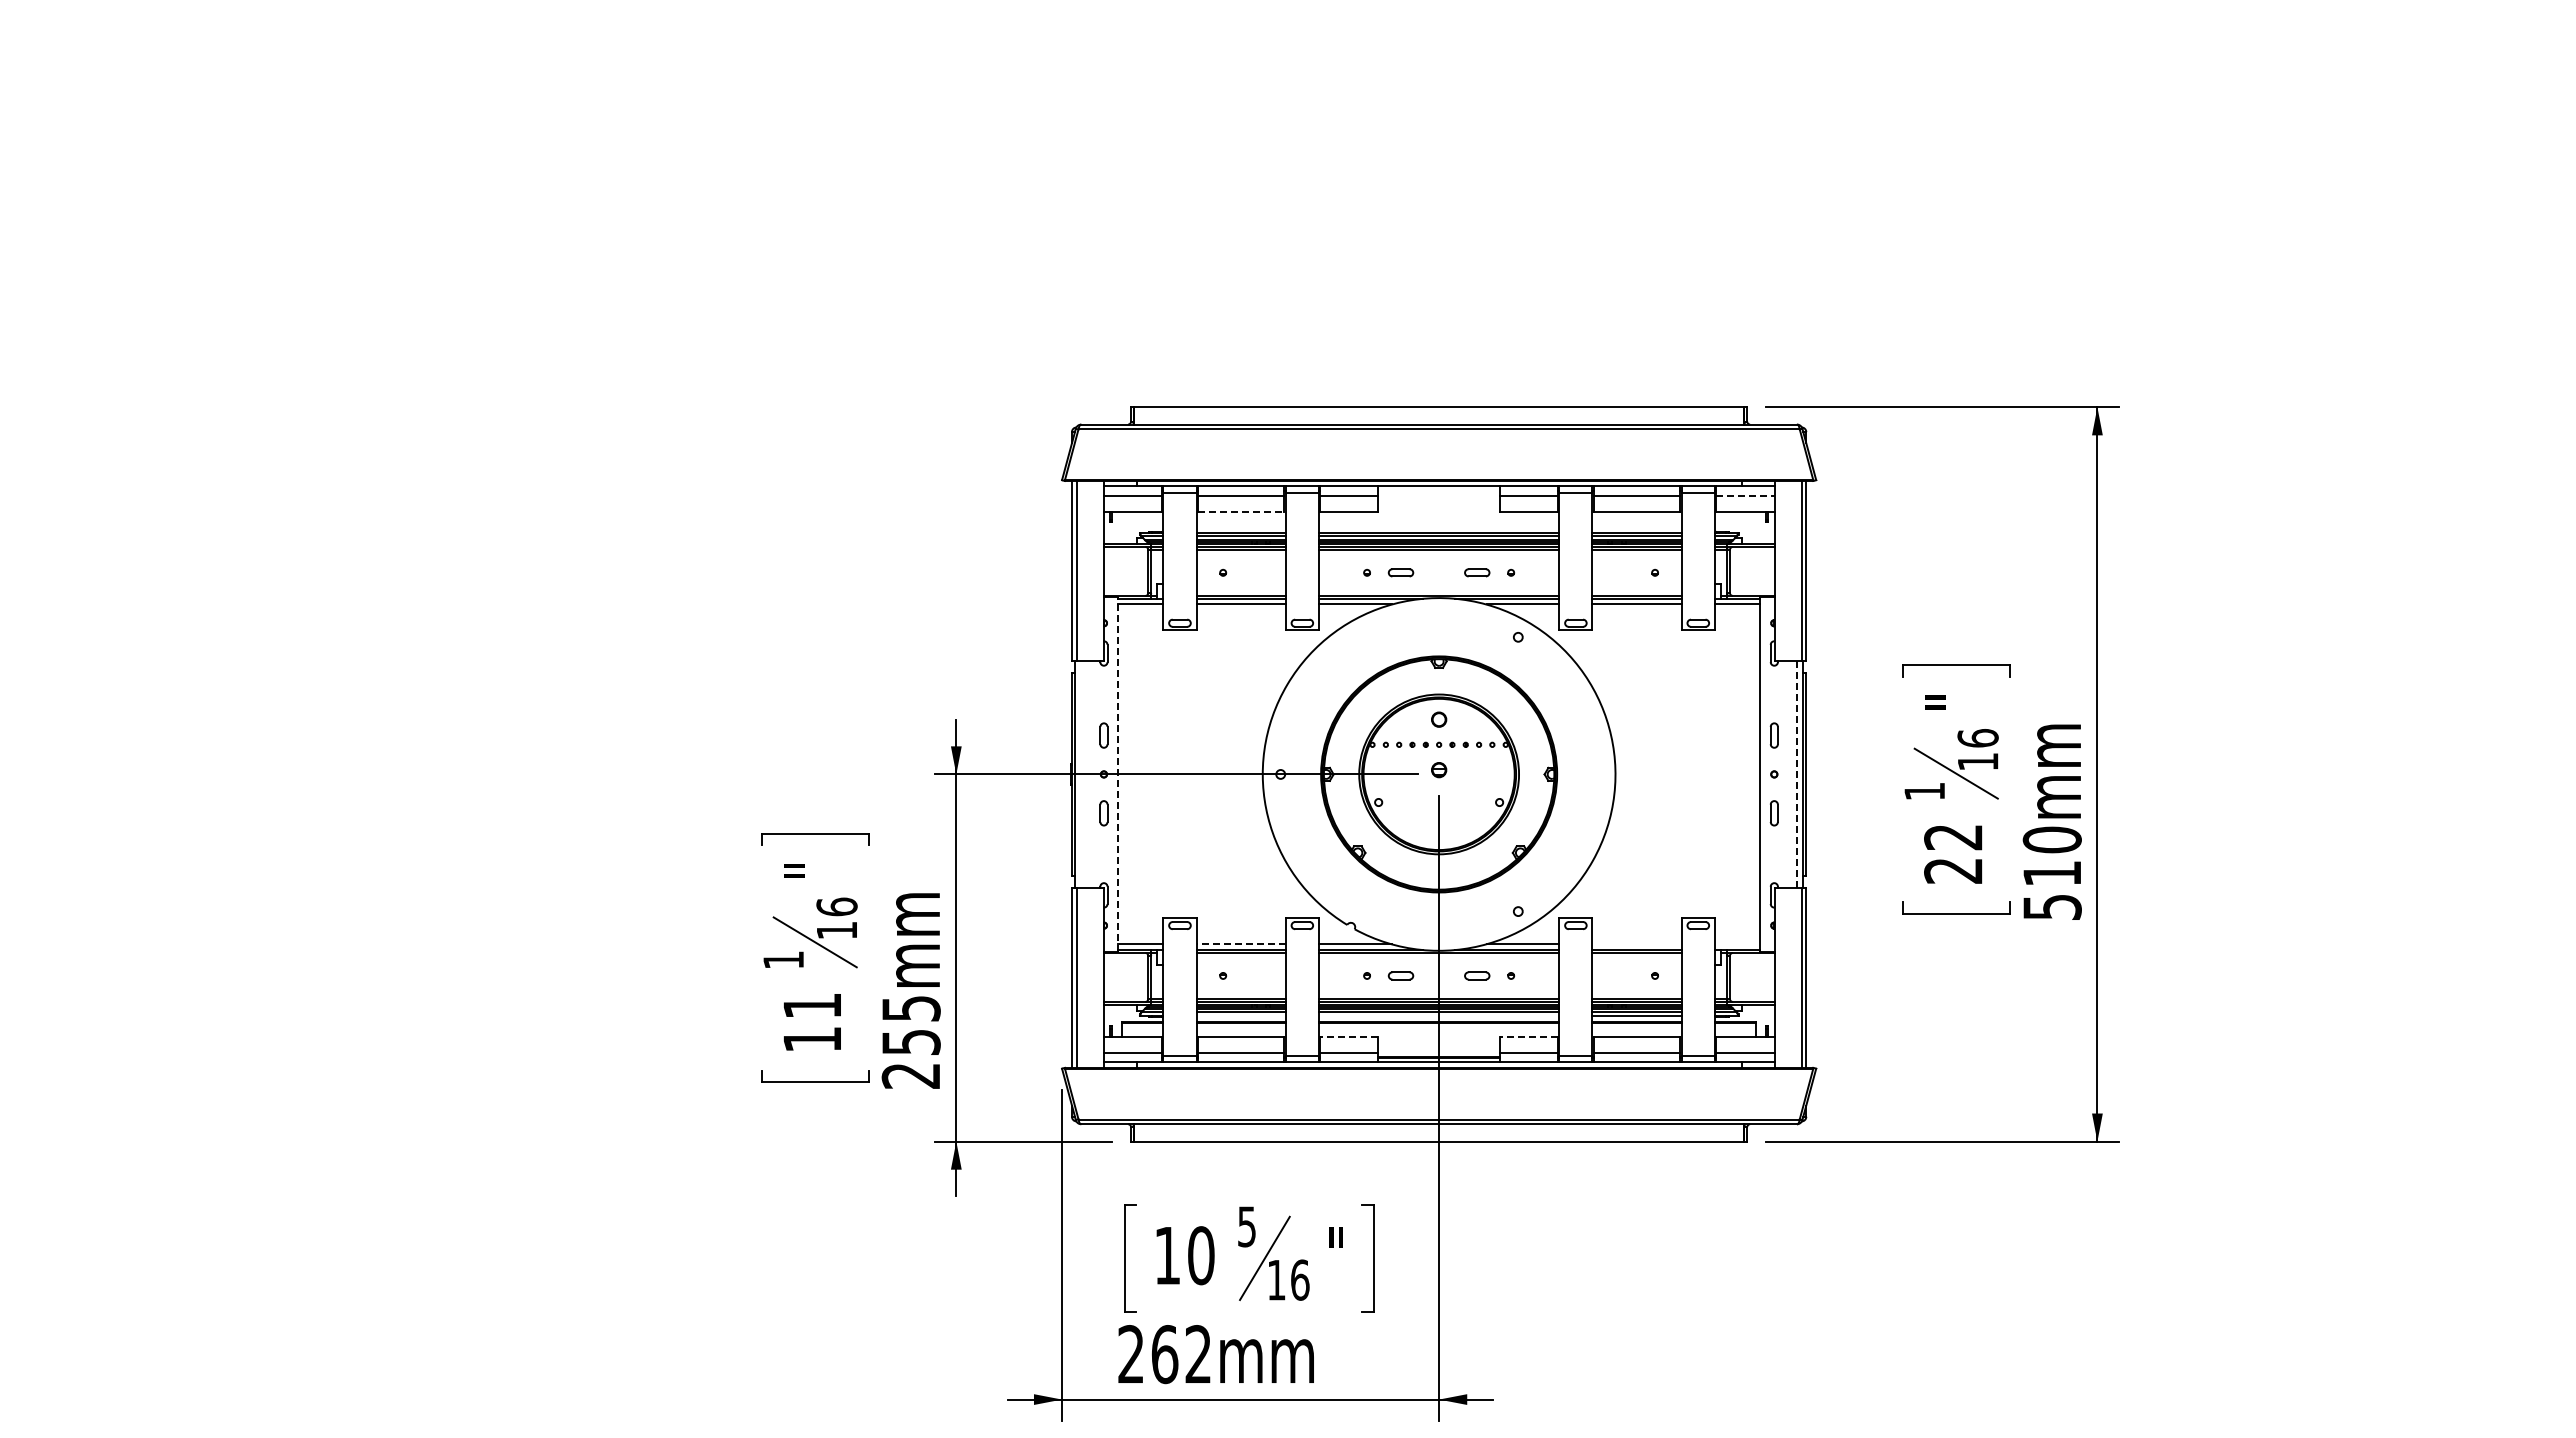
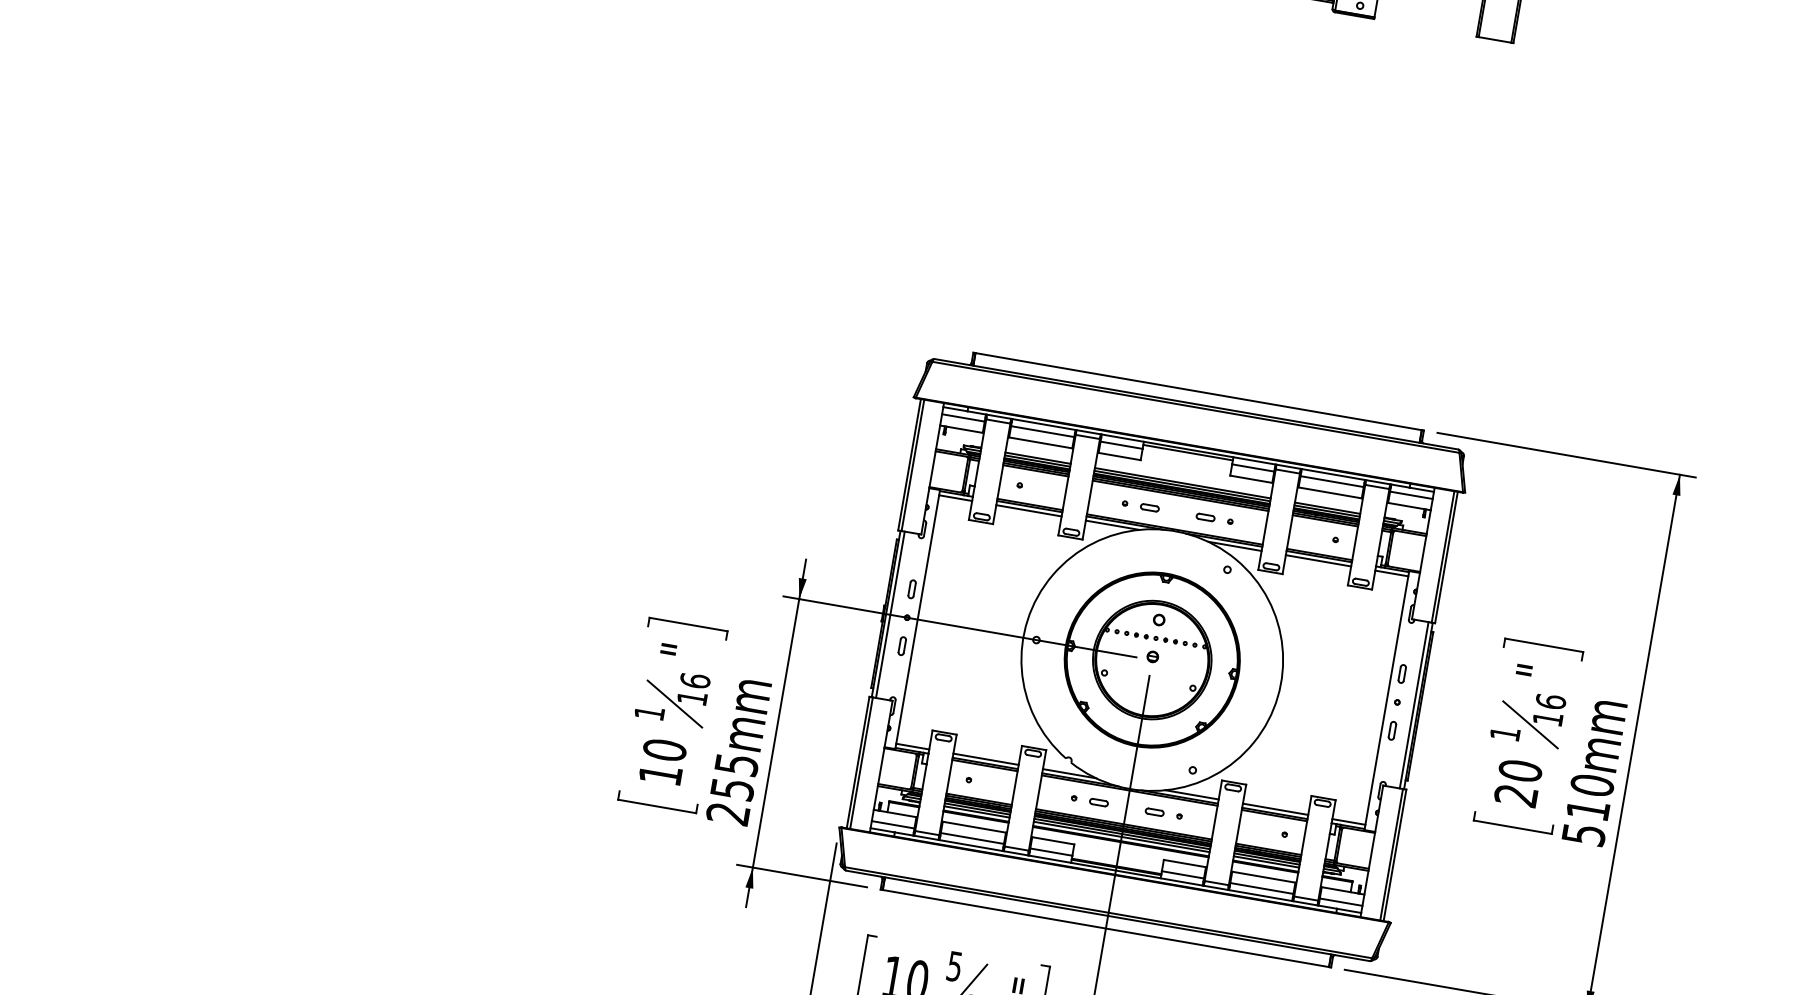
line: (1438, 490) -> (1187, 452), added
line: (1745, 496) -> (1411, 495), dashed -> solid
line: (1241, 511) -> (1040, 442), dashed -> solid
line: (1118, 773) -> (917, 618), dashed -> solid
line: (1080, 774) -> (890, 614), added
line: (1797, 774) -> (1414, 705), dashed -> solid
text: (1953, 837) -> (1520, 771), 22 -> 20
line: (1241, 944) -> (986, 759), dashed -> solid
line: (1636, 944) -> (1275, 809), added
line: (1736, 944) -> (1348, 821), added
text: (812, 1005) -> (664, 749), 11 -> 10
line: (1240, 1016) -> (976, 811), added
line: (1438, 1016) -> (1121, 836), added
line: (1349, 1037) -> (1053, 841), dashed -> solid
line: (1529, 1037) -> (1185, 863), dashed -> solid

